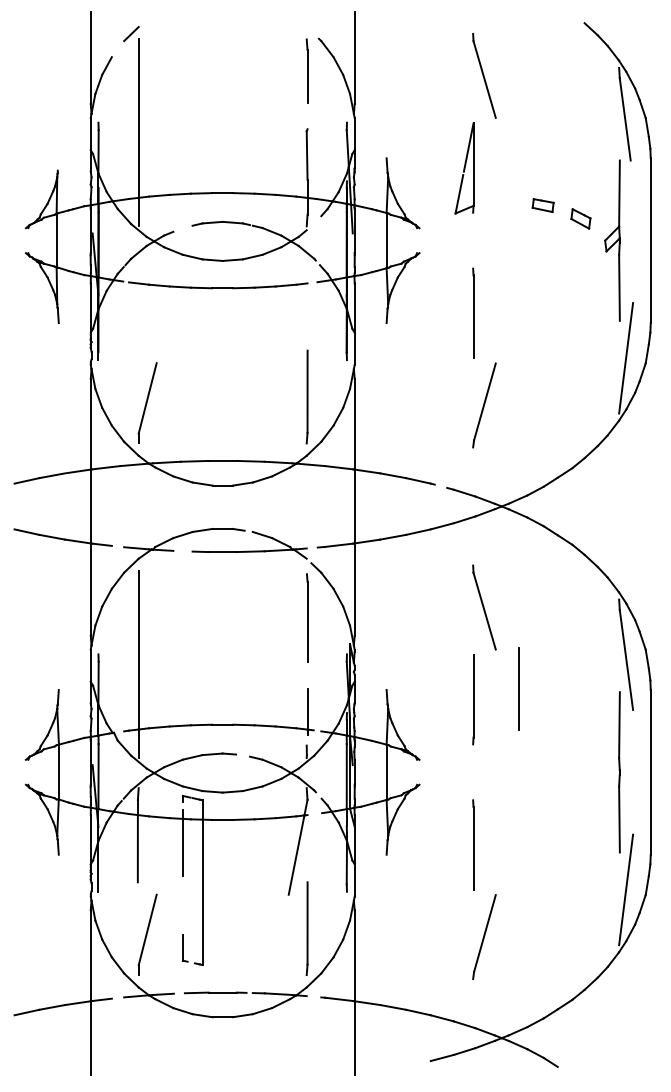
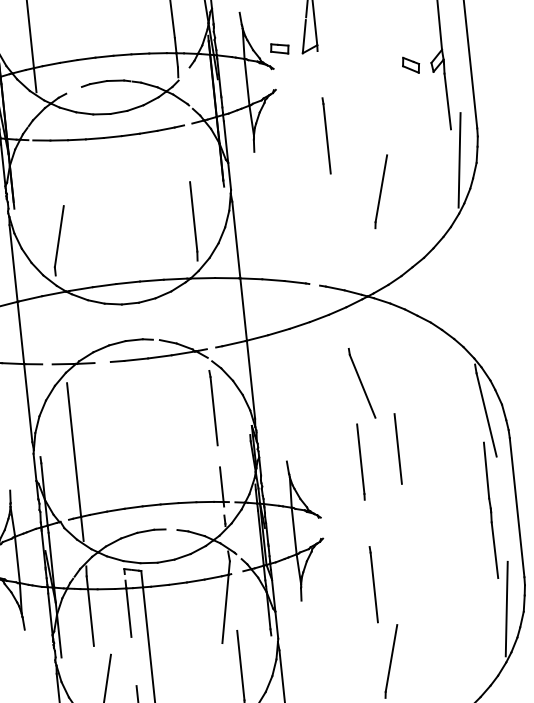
part: (542, 205) -> (279, 48), moved
part: (580, 218) -> (410, 64), moved
line: (484, 405) -> (381, 191), moved

